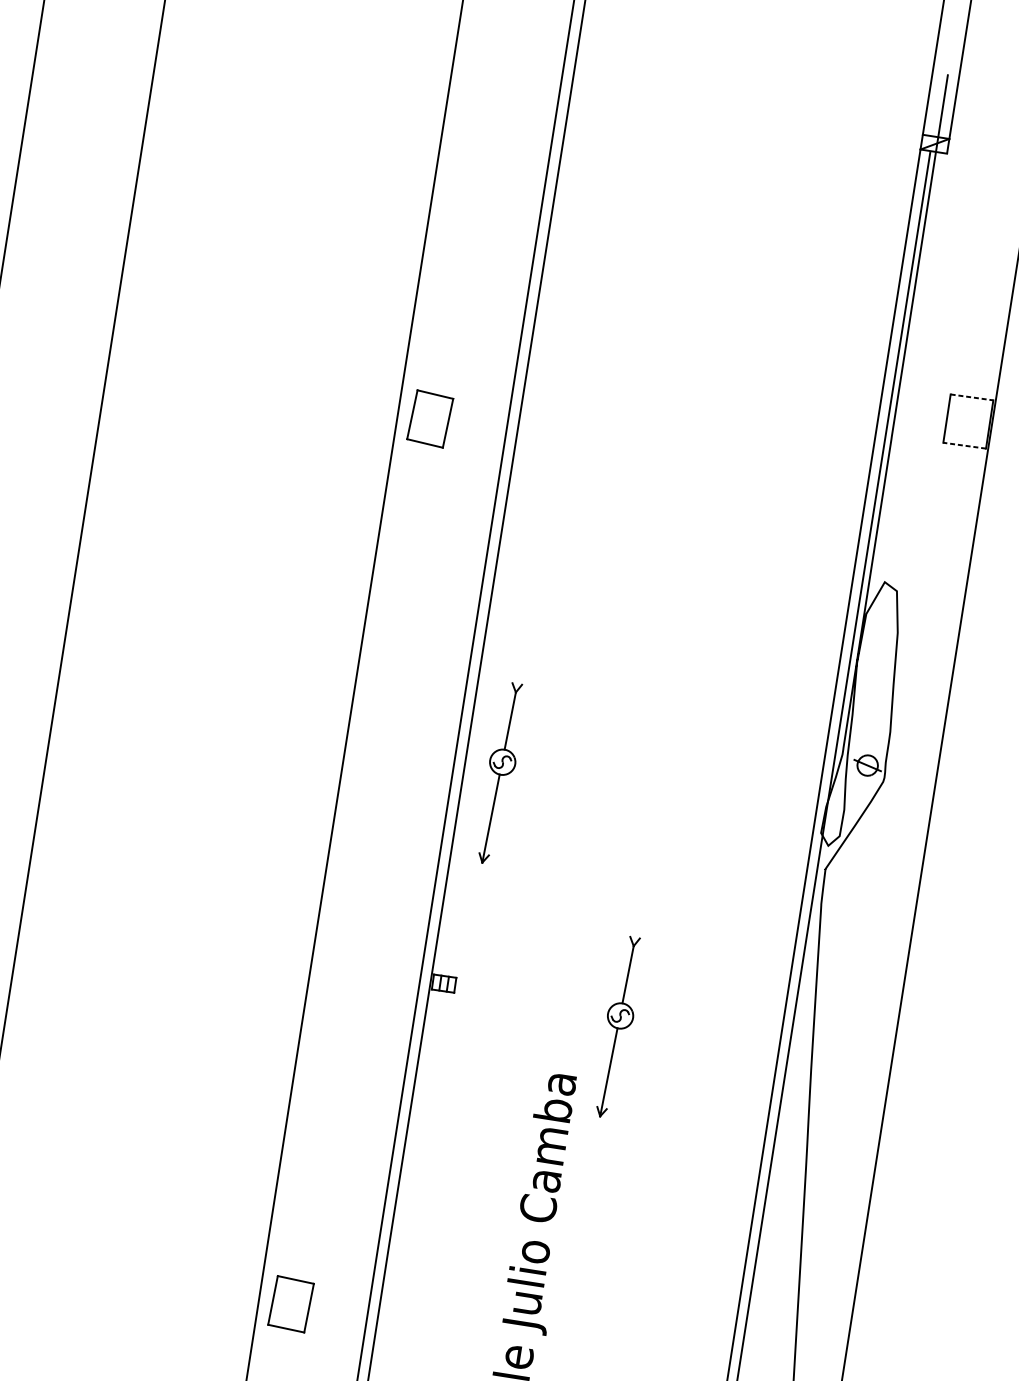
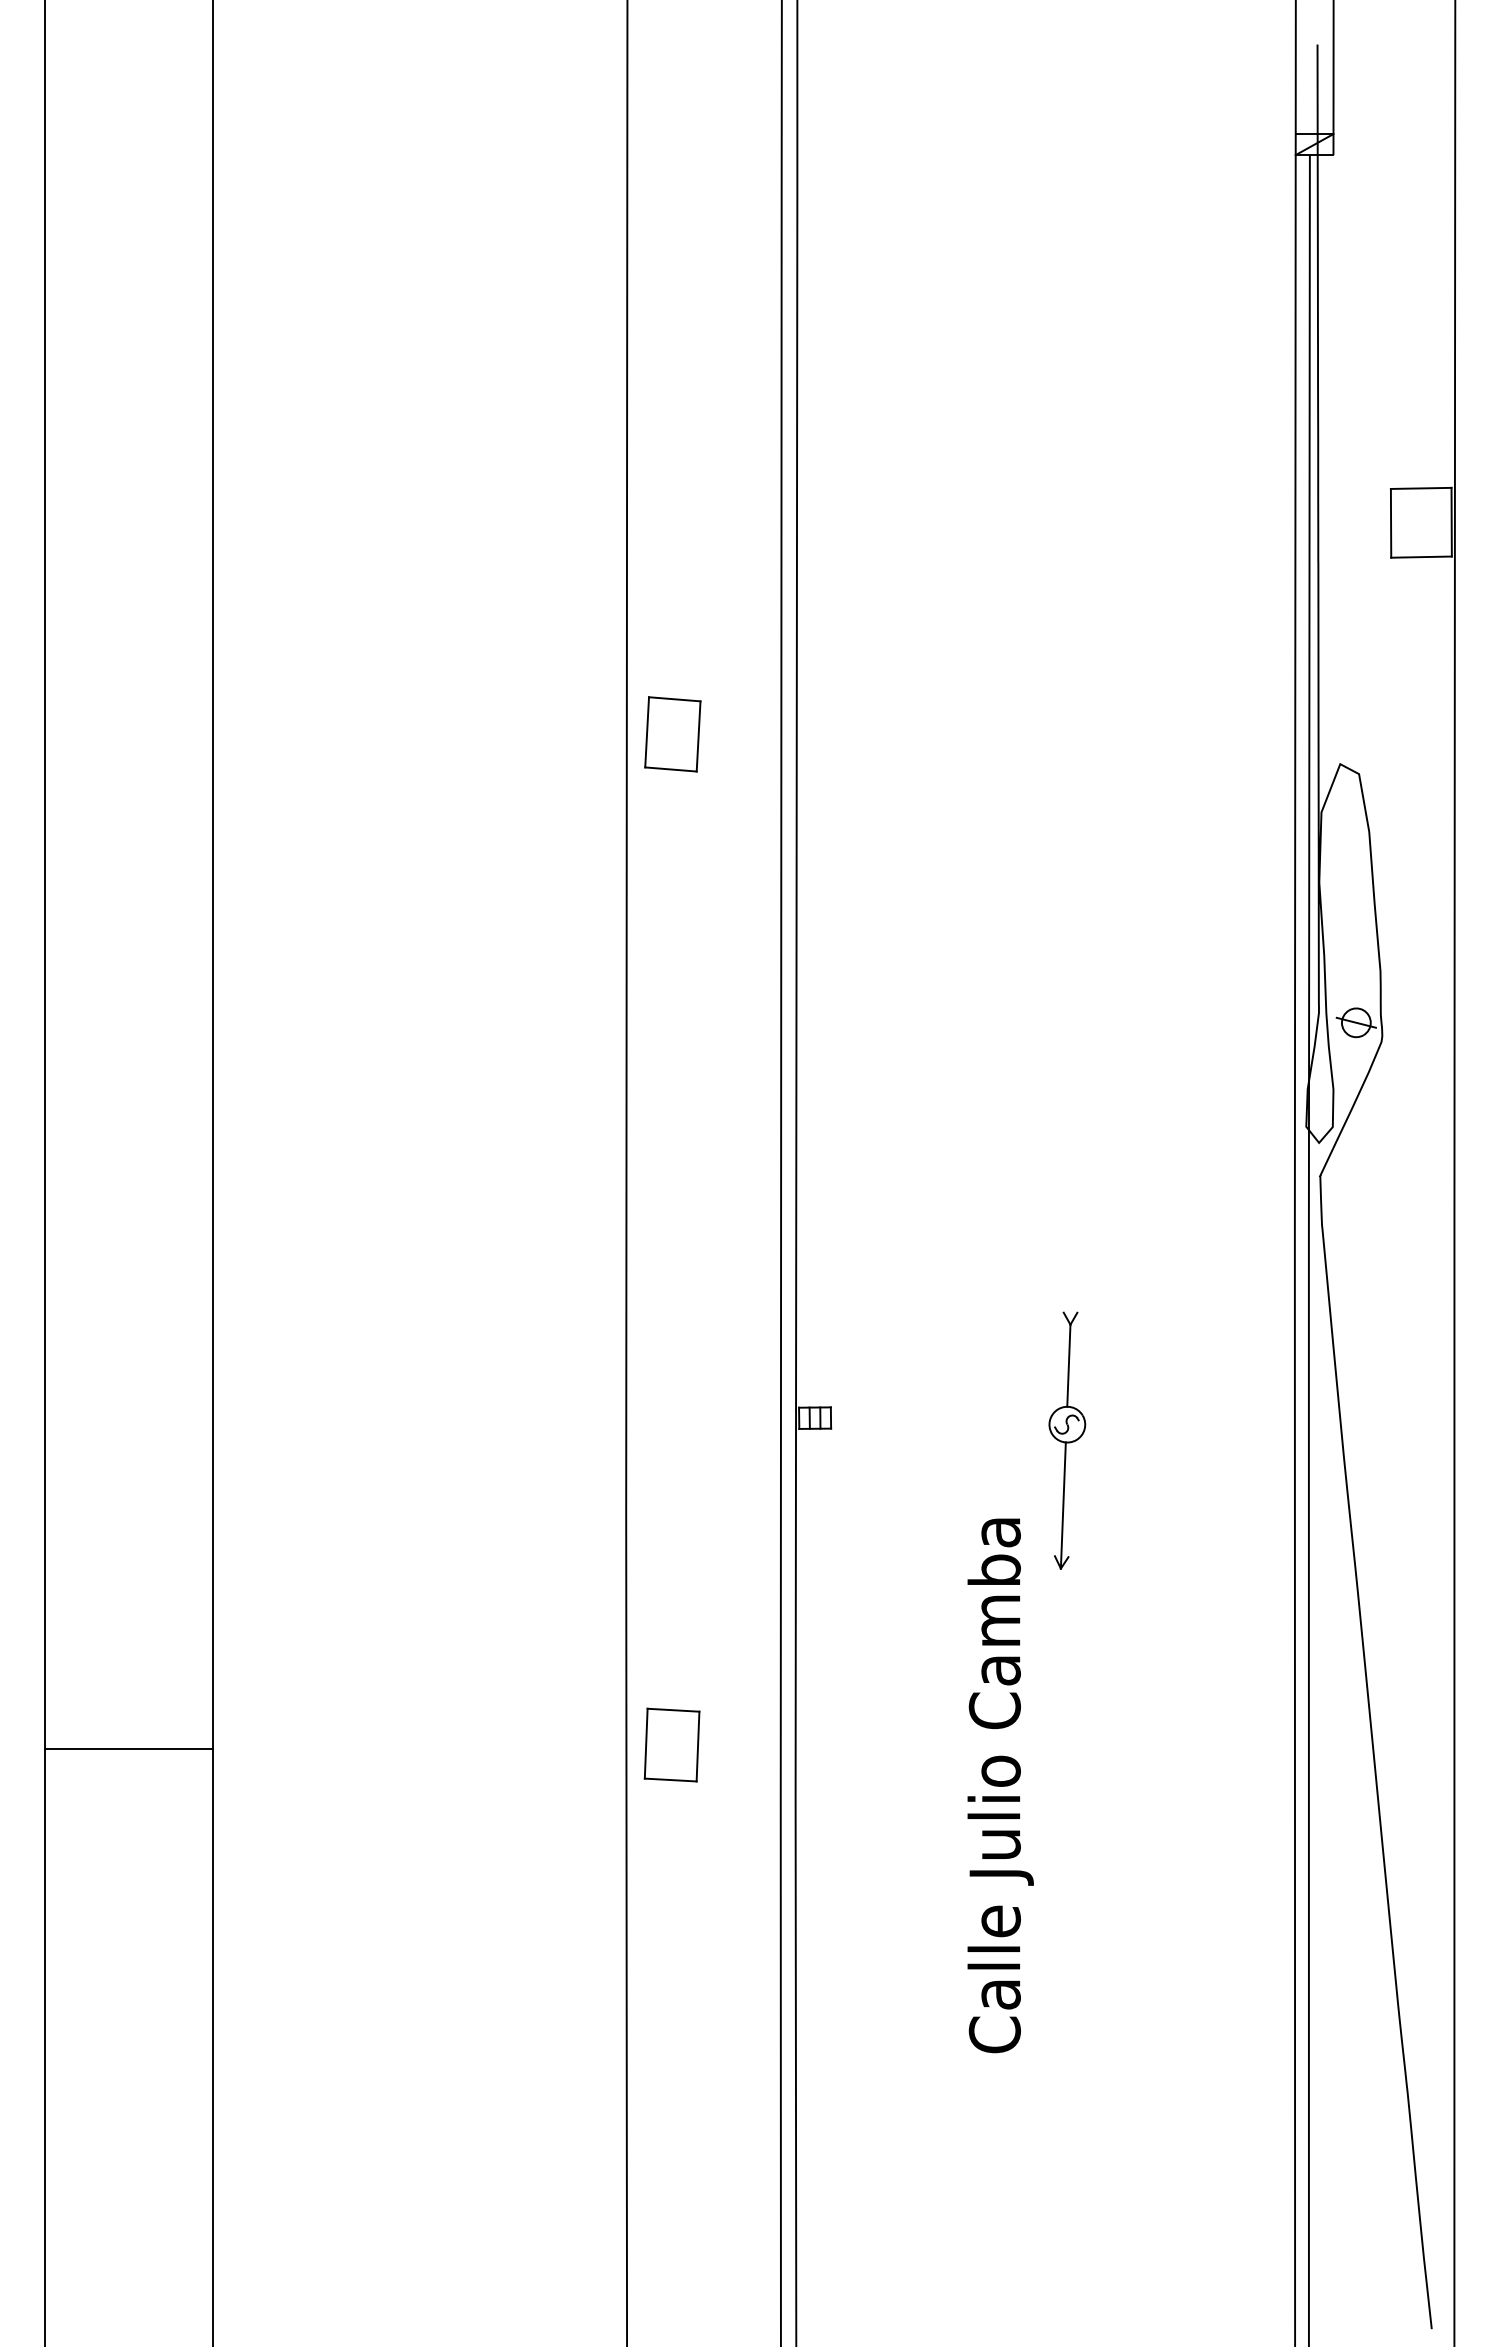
line: (972, 397) -> (1421, 488), dashed -> solid
part: (429, 419) -> (672, 734), moved
line: (964, 445) -> (1421, 557), dashed -> solid
part: (501, 773) -> (848, 1113), removed
part: (290, 1303) -> (671, 1744), moved

